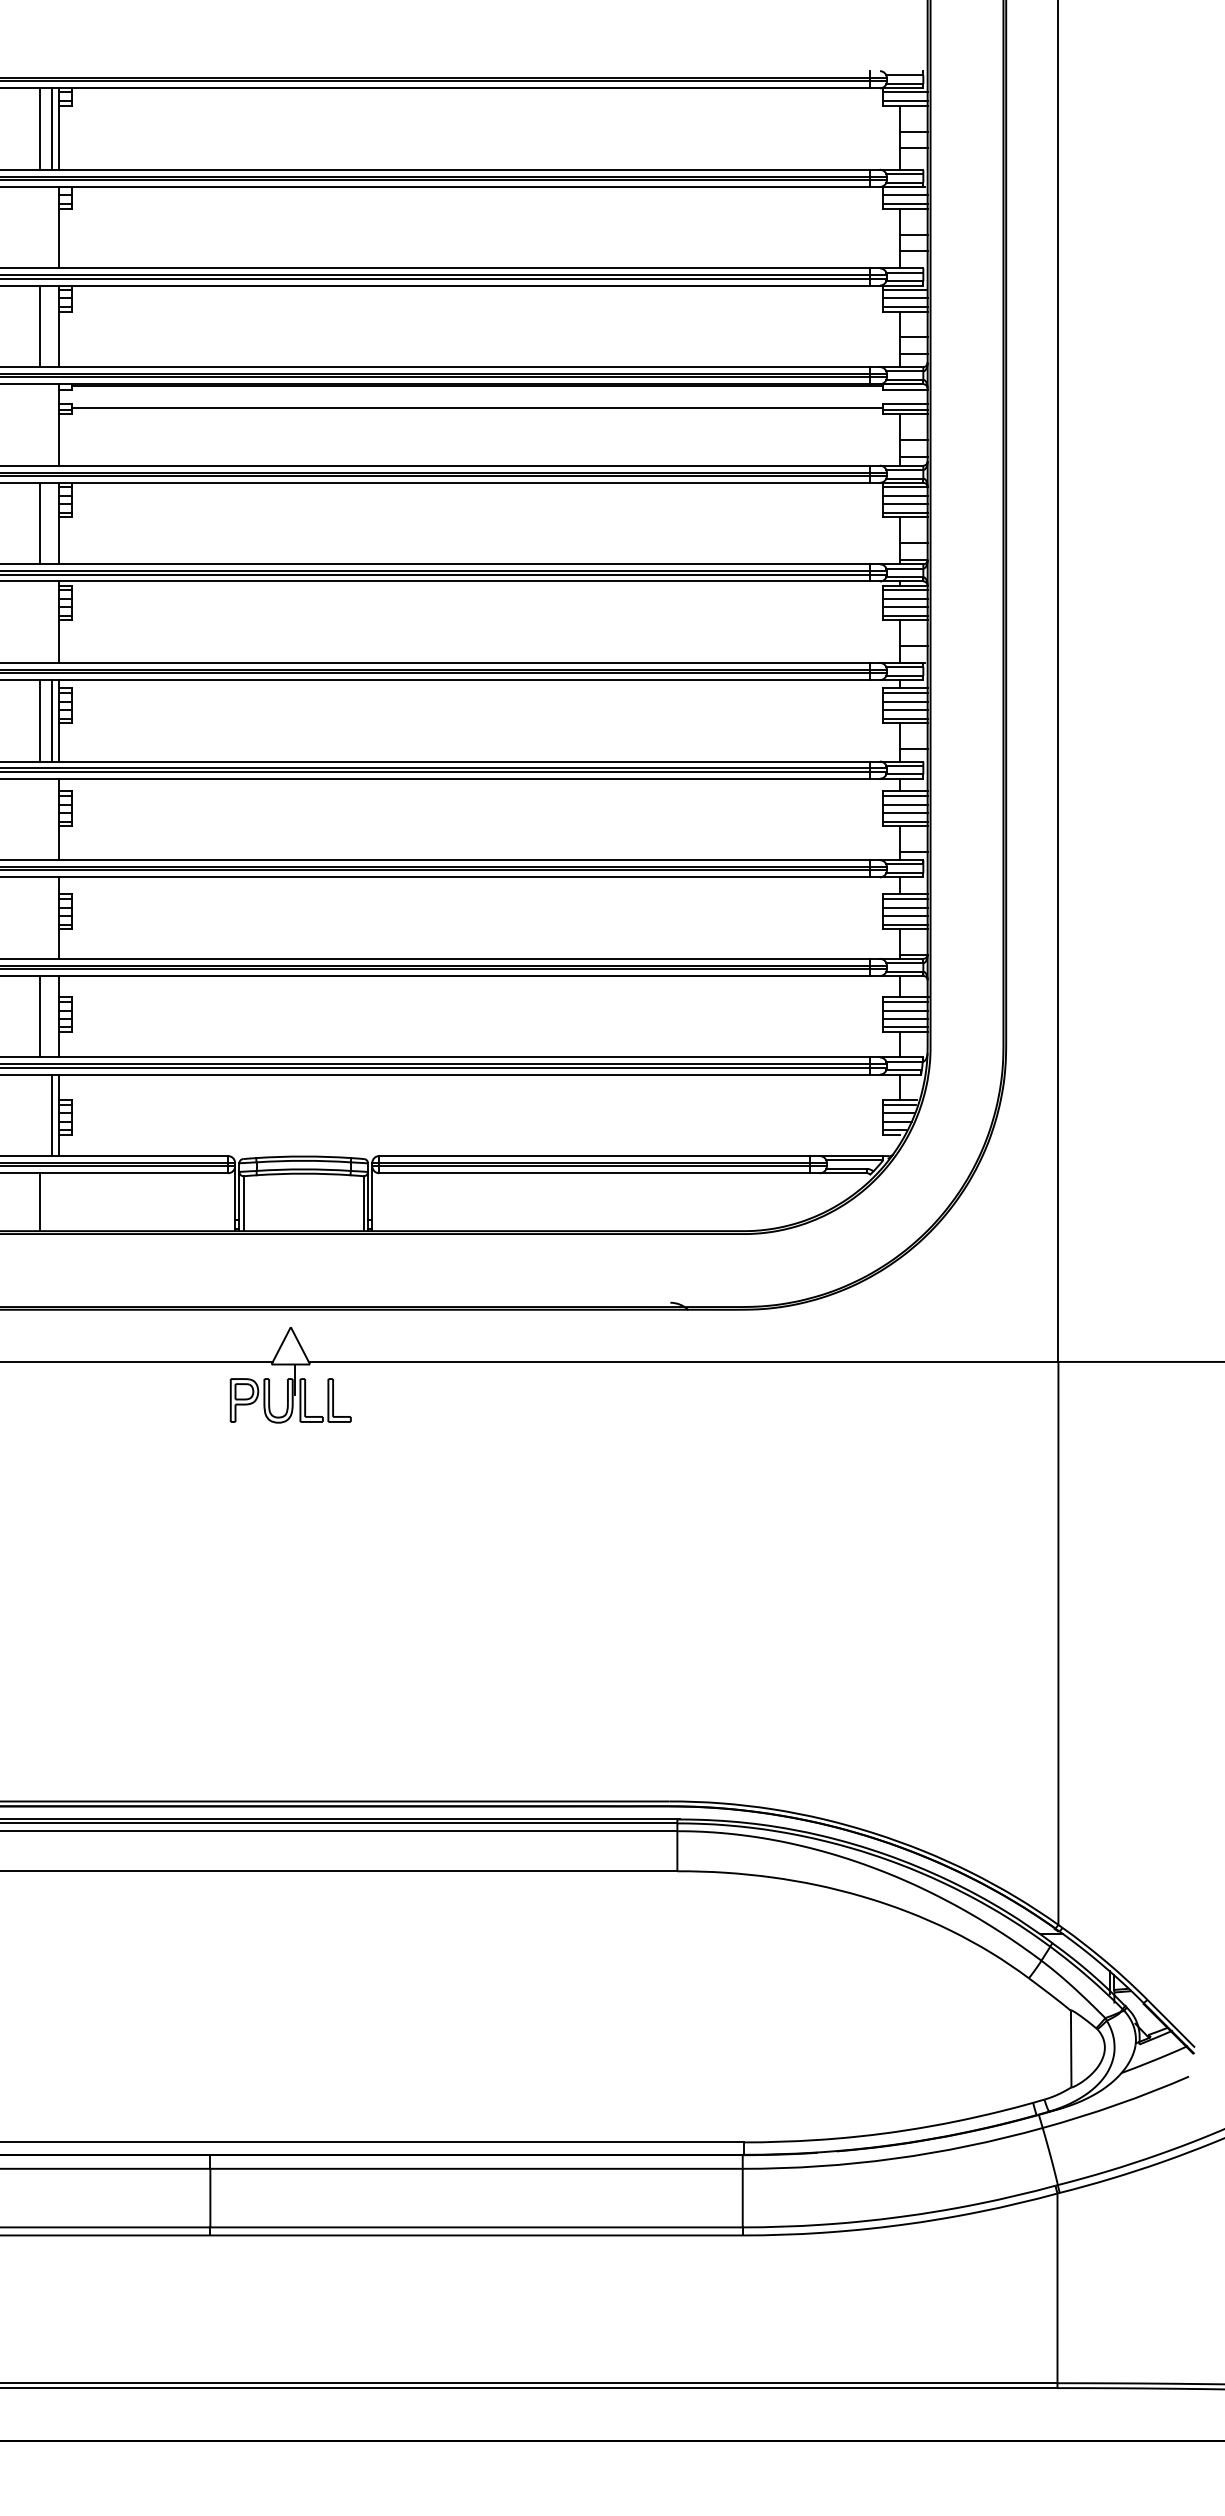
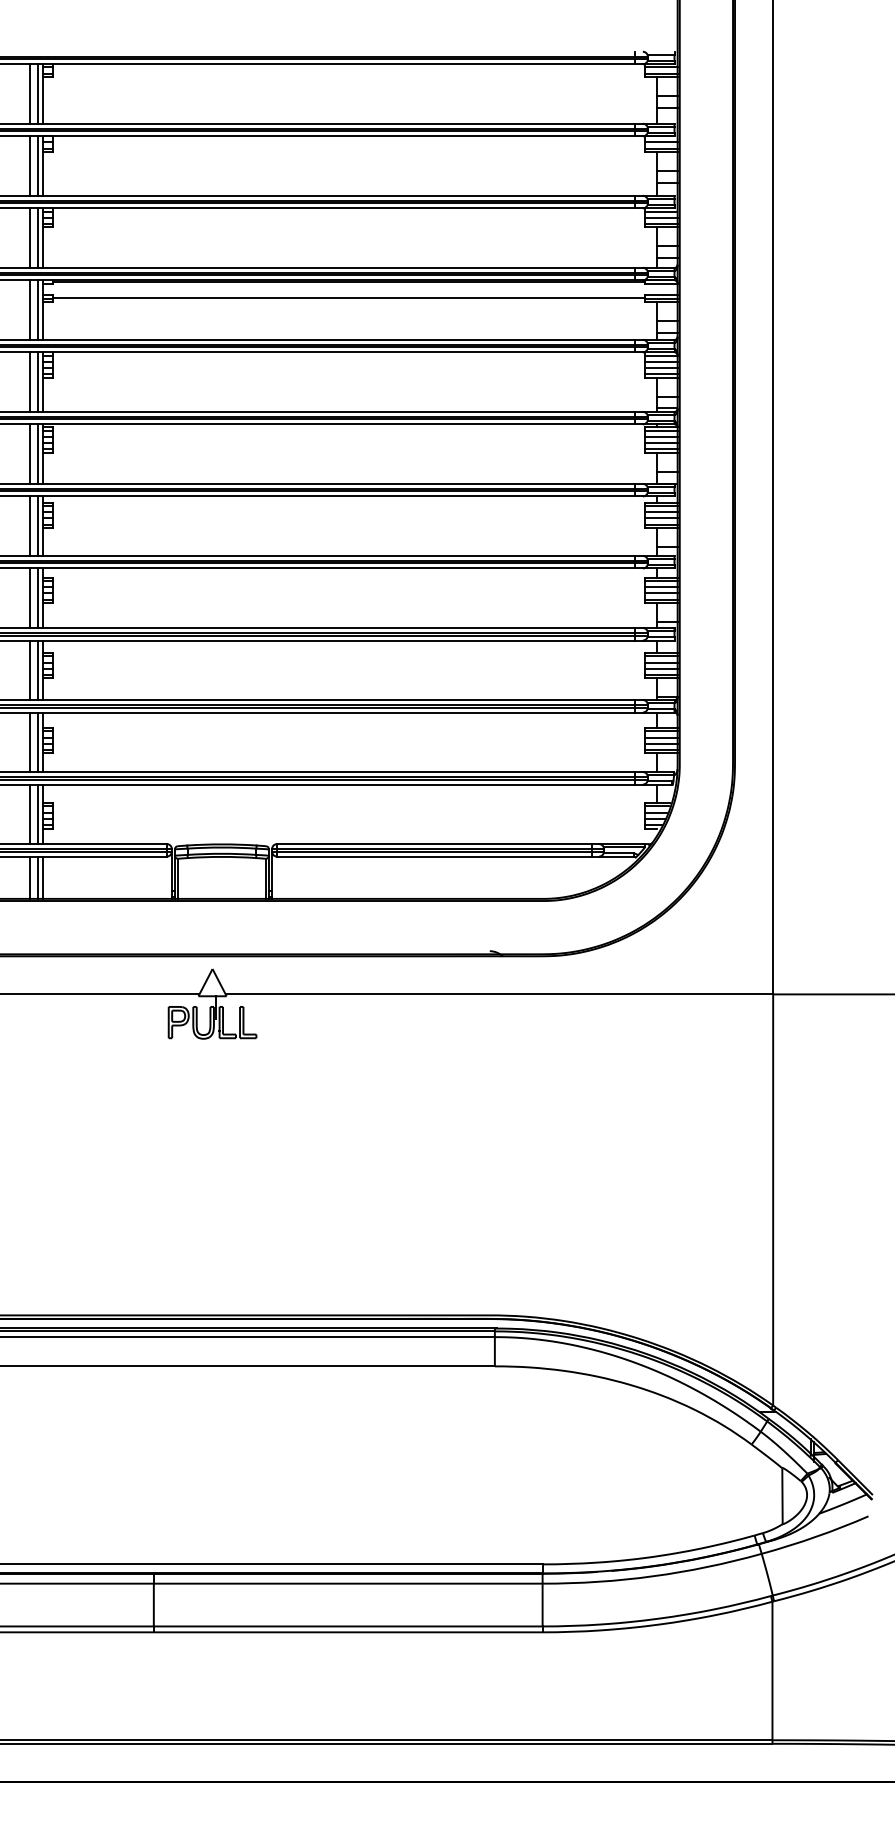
line: (40, 227) -> (29, 165), added
line: (52, 227) -> (38, 165), added
line: (52, 326) -> (38, 238), added
line: (40, 424) -> (29, 309), added
line: (52, 424) -> (38, 309), added
line: (52, 523) -> (38, 382), added
line: (40, 621) -> (29, 453), added
line: (52, 621) -> (38, 453), added
line: (40, 819) -> (29, 598), added
line: (52, 819) -> (38, 598), added
line: (40, 917) -> (29, 669), added
line: (52, 917) -> (38, 669), added
line: (52, 1016) -> (38, 742), added
line: (40, 1115) -> (29, 814), added
line: (52, 1202) -> (38, 877), added
line: (59, 1202) -> (43, 877), added

